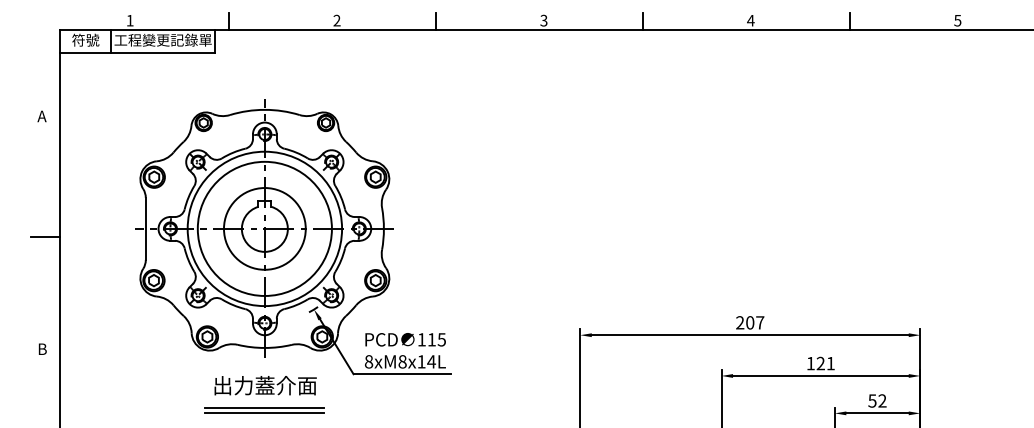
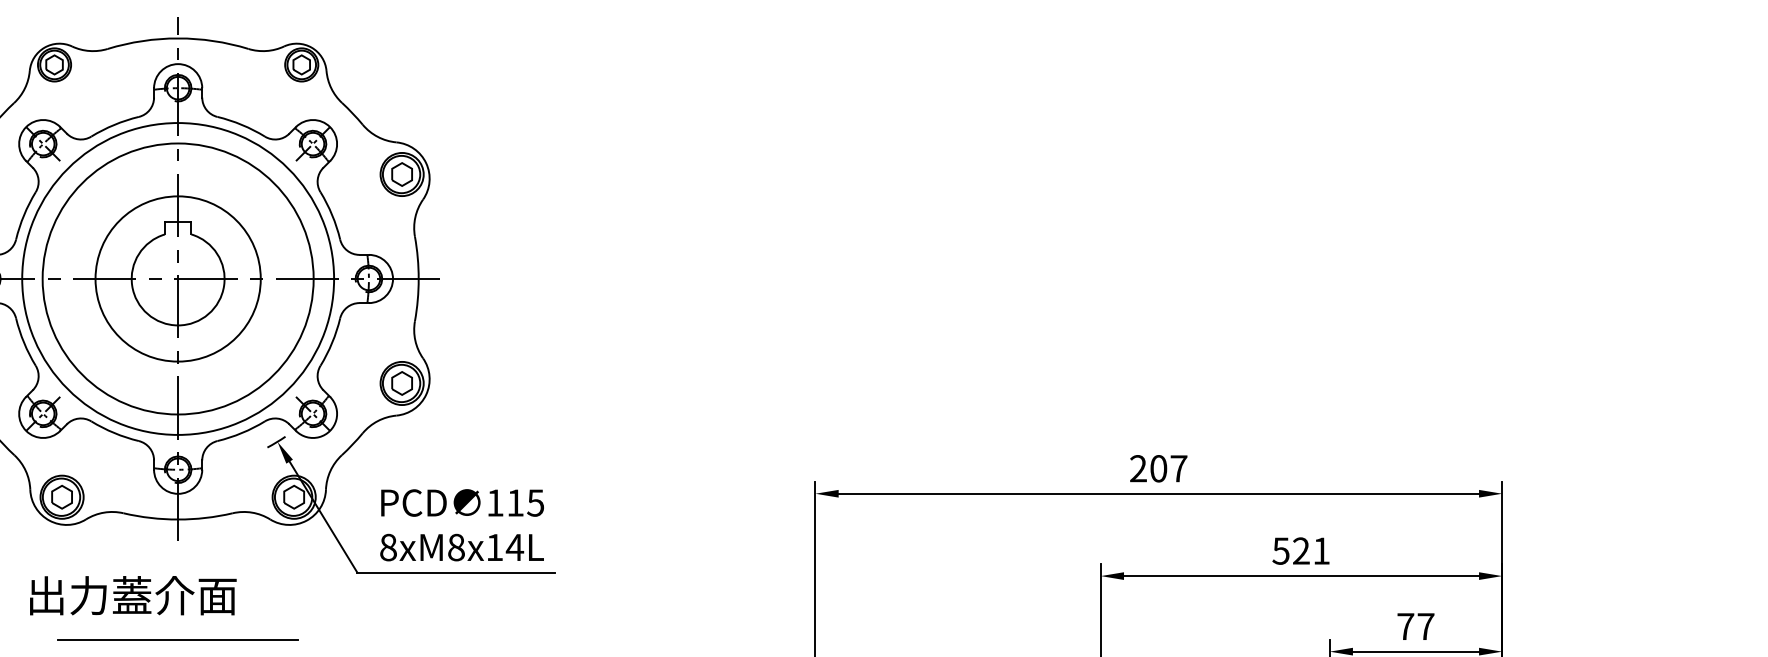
text: (810, 363) -> (1280, 550), 121 -> 521
text: (265, 385) -> (132, 595), moved
text: (877, 400) -> (1415, 625), 52 -> 77
line: (264, 413) -> (177, 651), removed

